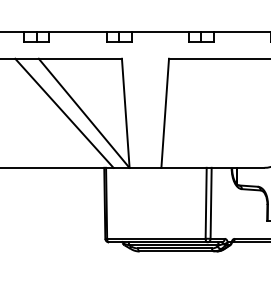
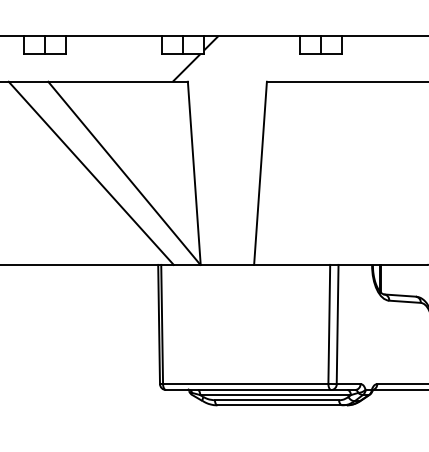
hatch: (126, 44) -> (195, 57), added

